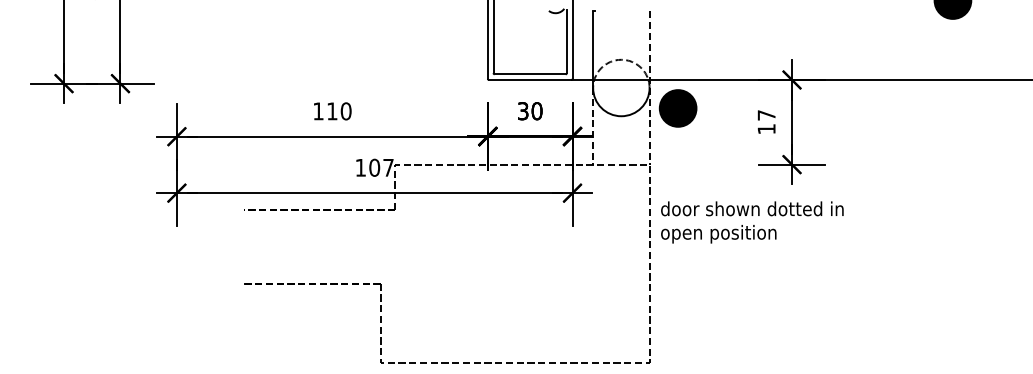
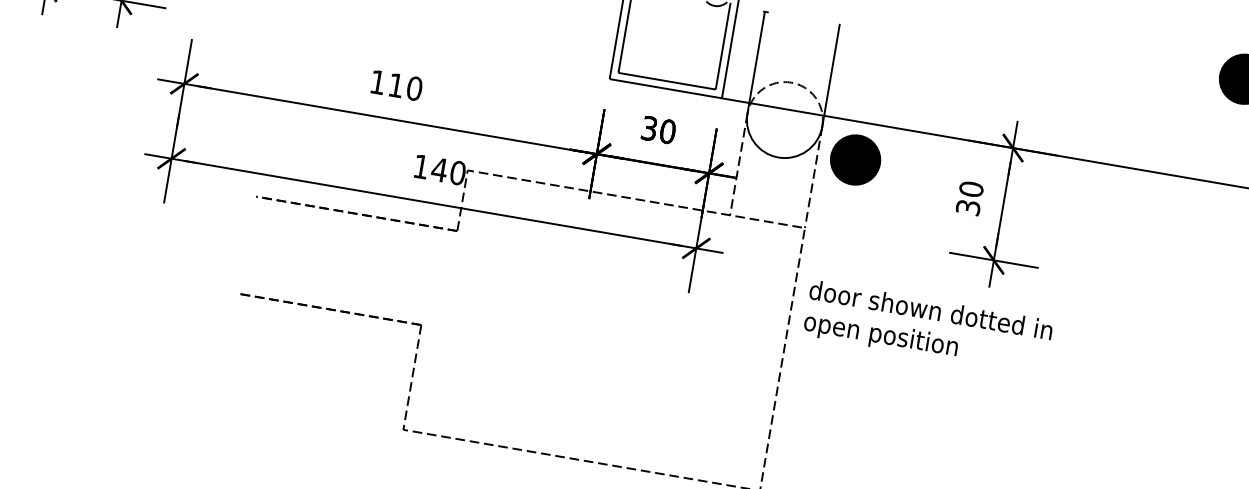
line: (649, 50) -> (830, 76), dashed -> solid
text: (766, 122) -> (969, 198), 17 -> 30
text: (380, 167) -> (447, 170), 107 -> 140

